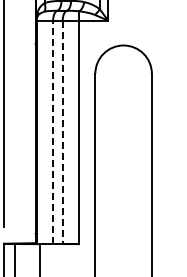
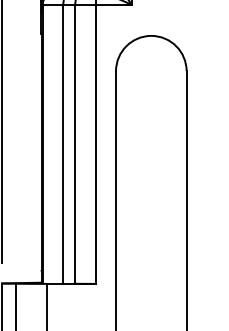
line: (53, 132) -> (63, 144), dashed -> solid
line: (62, 132) -> (75, 144), dashed -> solid

